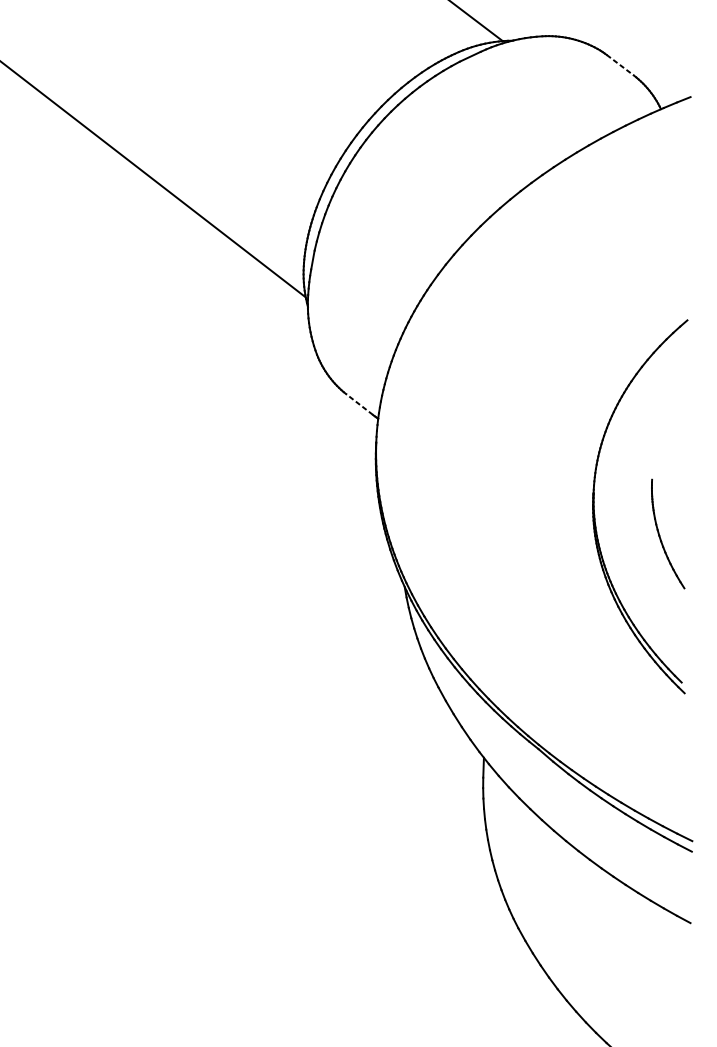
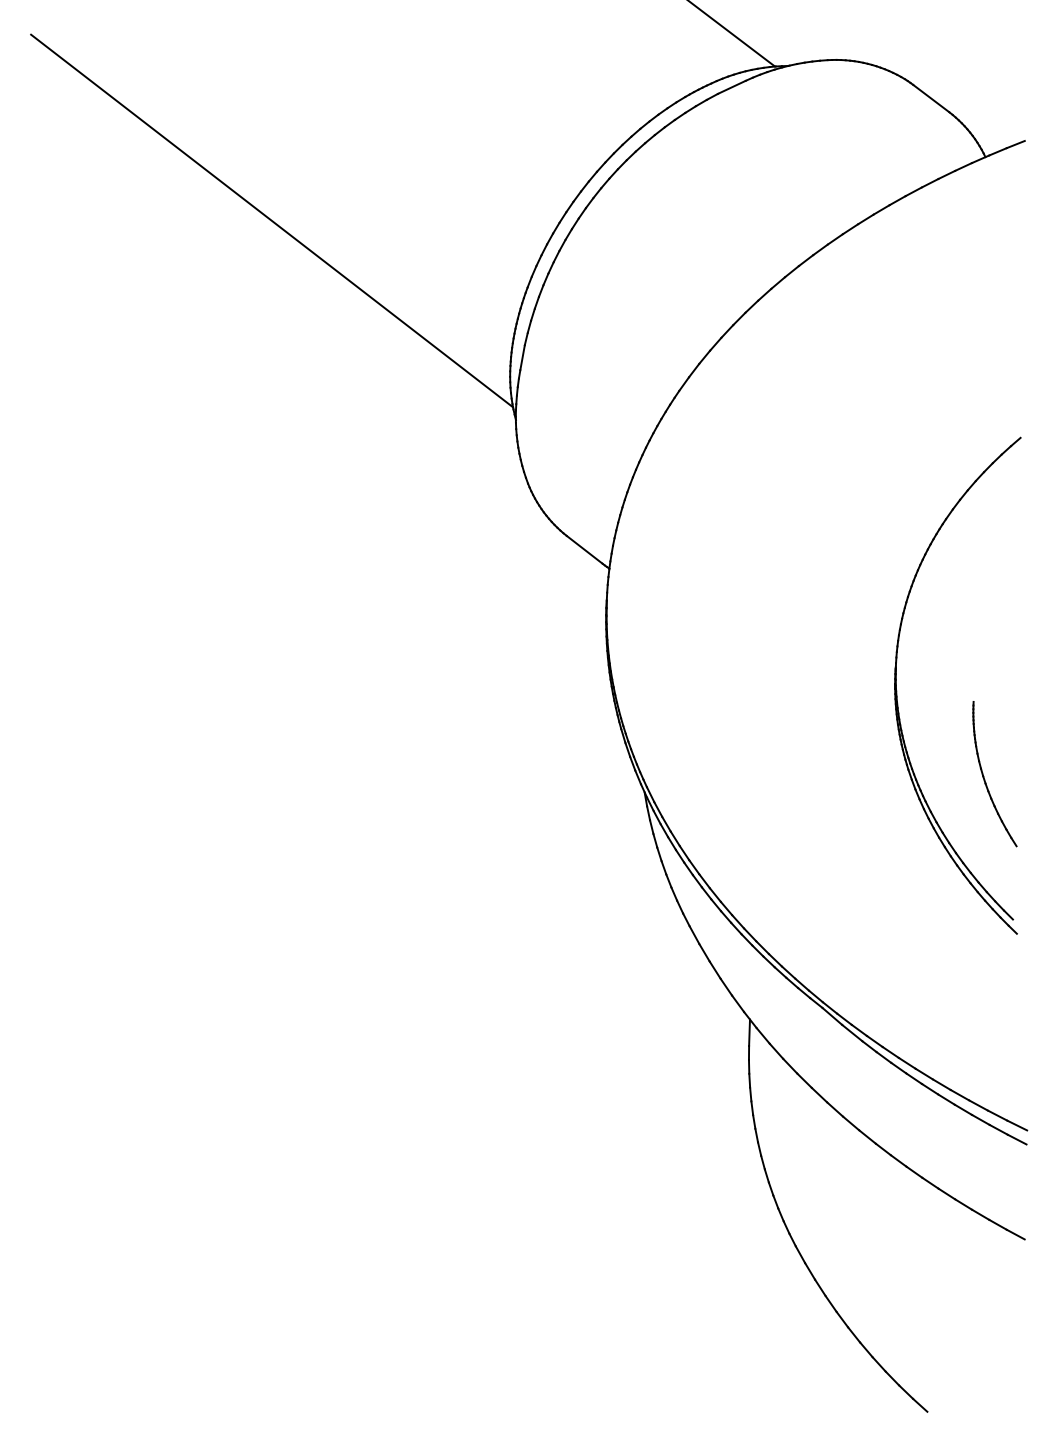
line: (620, 65) -> (931, 98), dashed -> solid
line: (359, 404) -> (584, 549), dashed -> solid
part: (660, 535) -> (984, 776), moved

